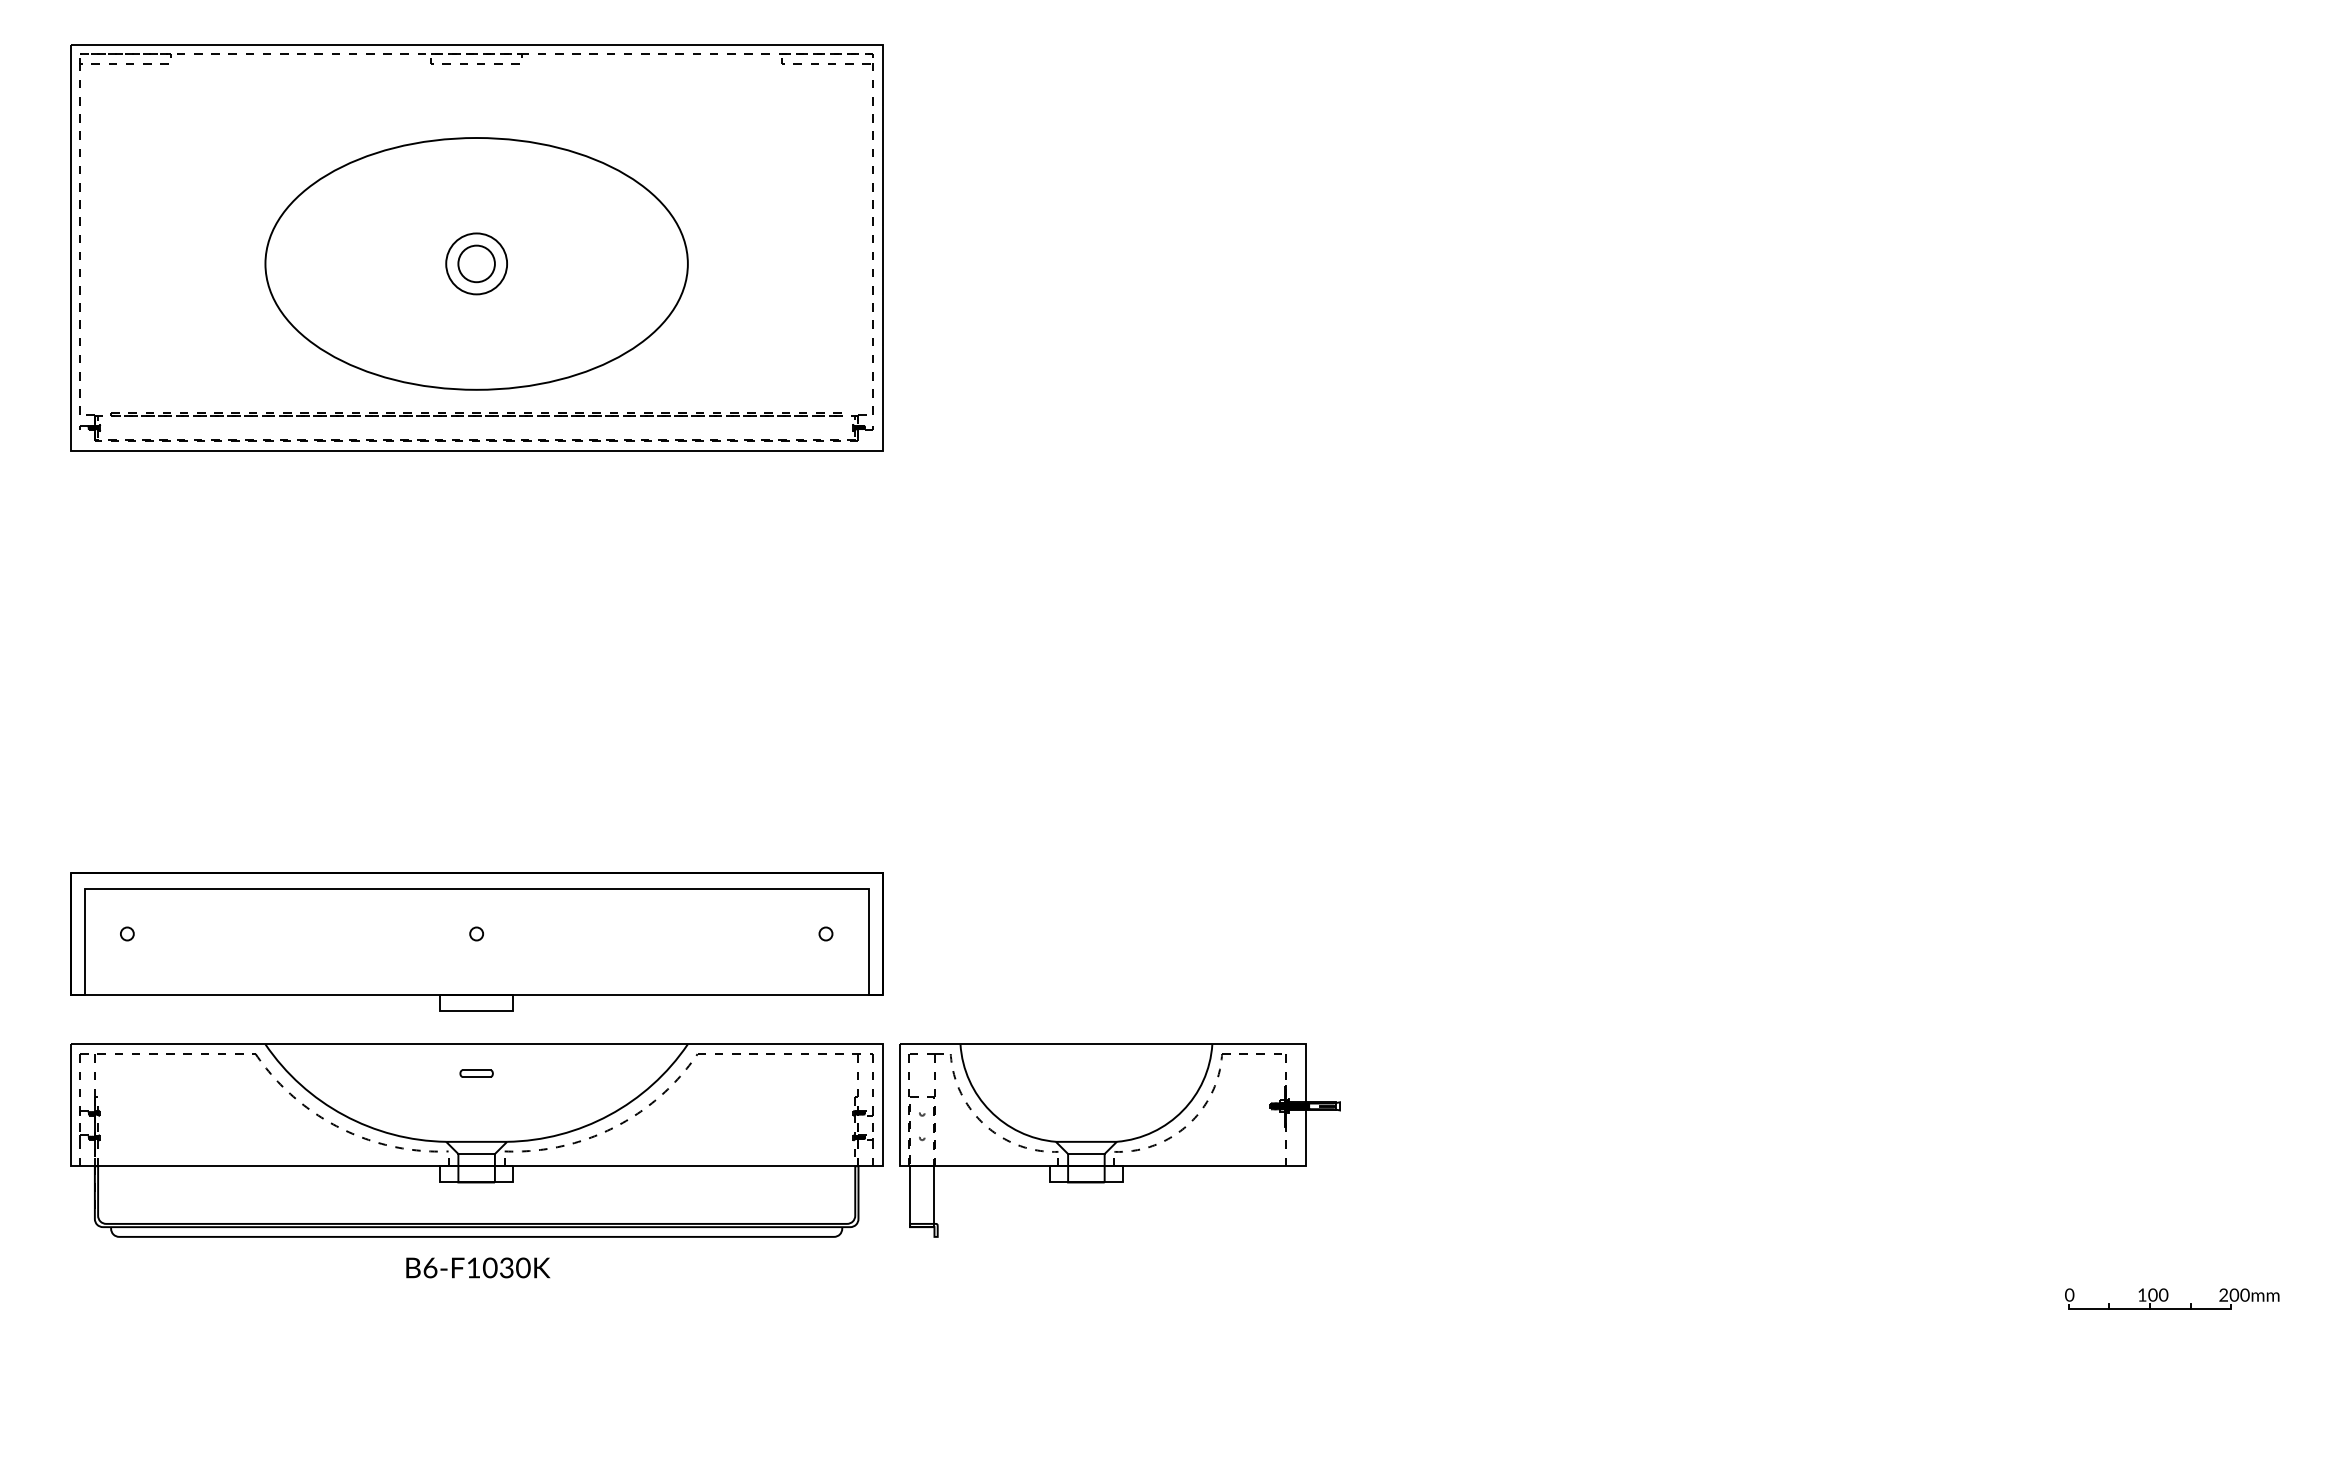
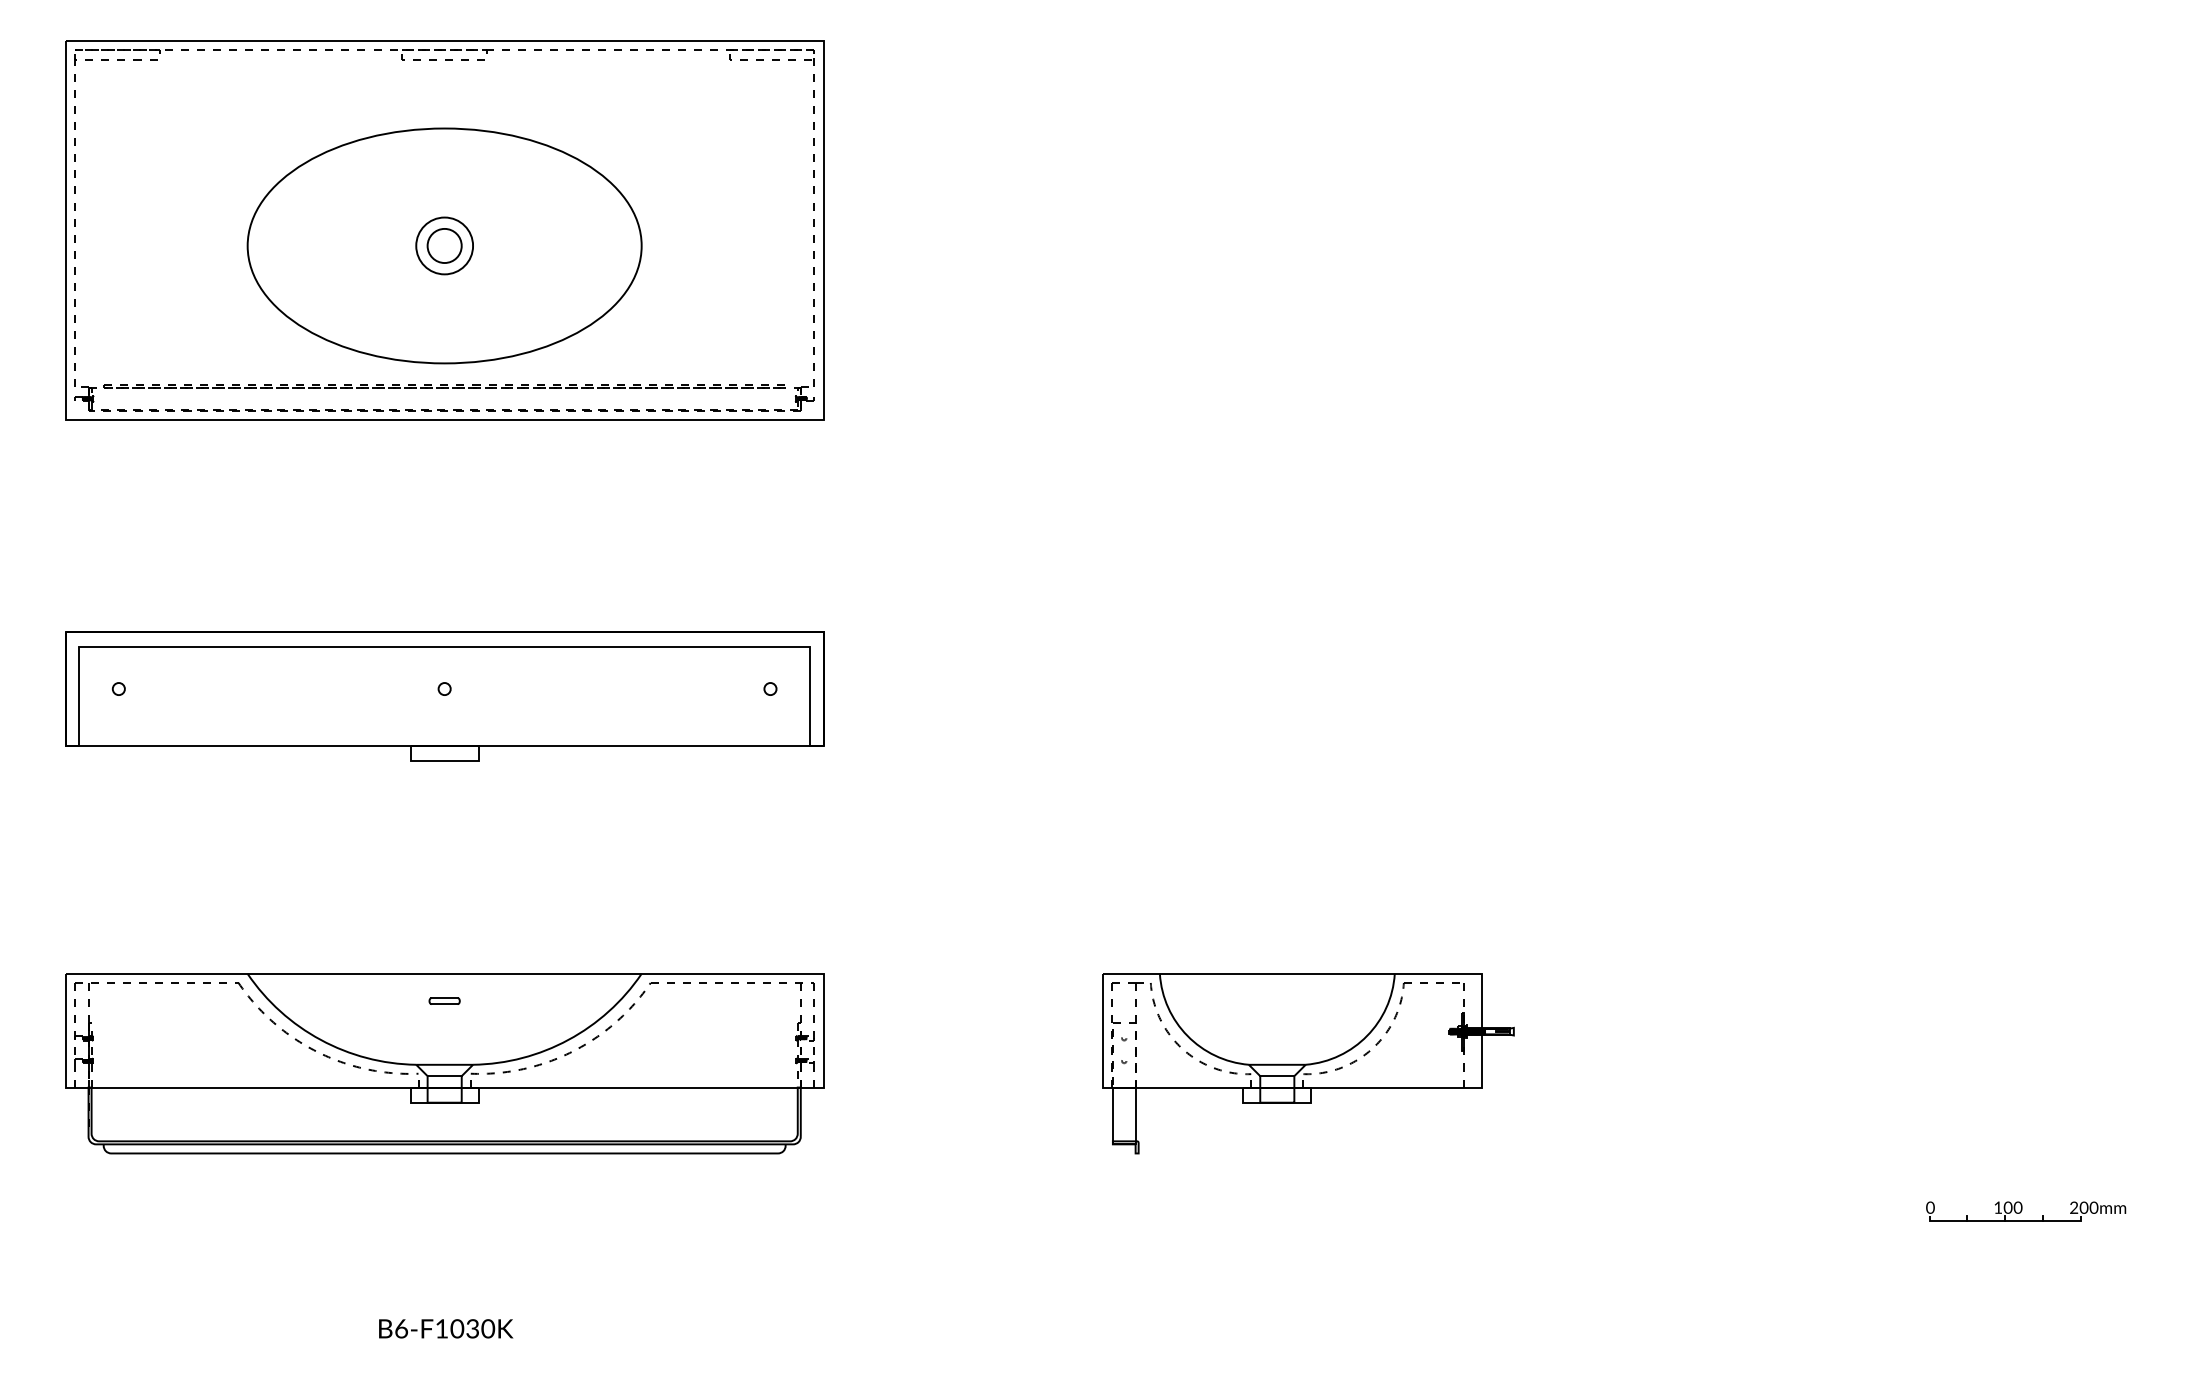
part: (476, 941) -> (444, 696), moved
part: (1119, 1140) -> (1308, 1063), moved
text: (478, 1267) -> (446, 1328), moved

